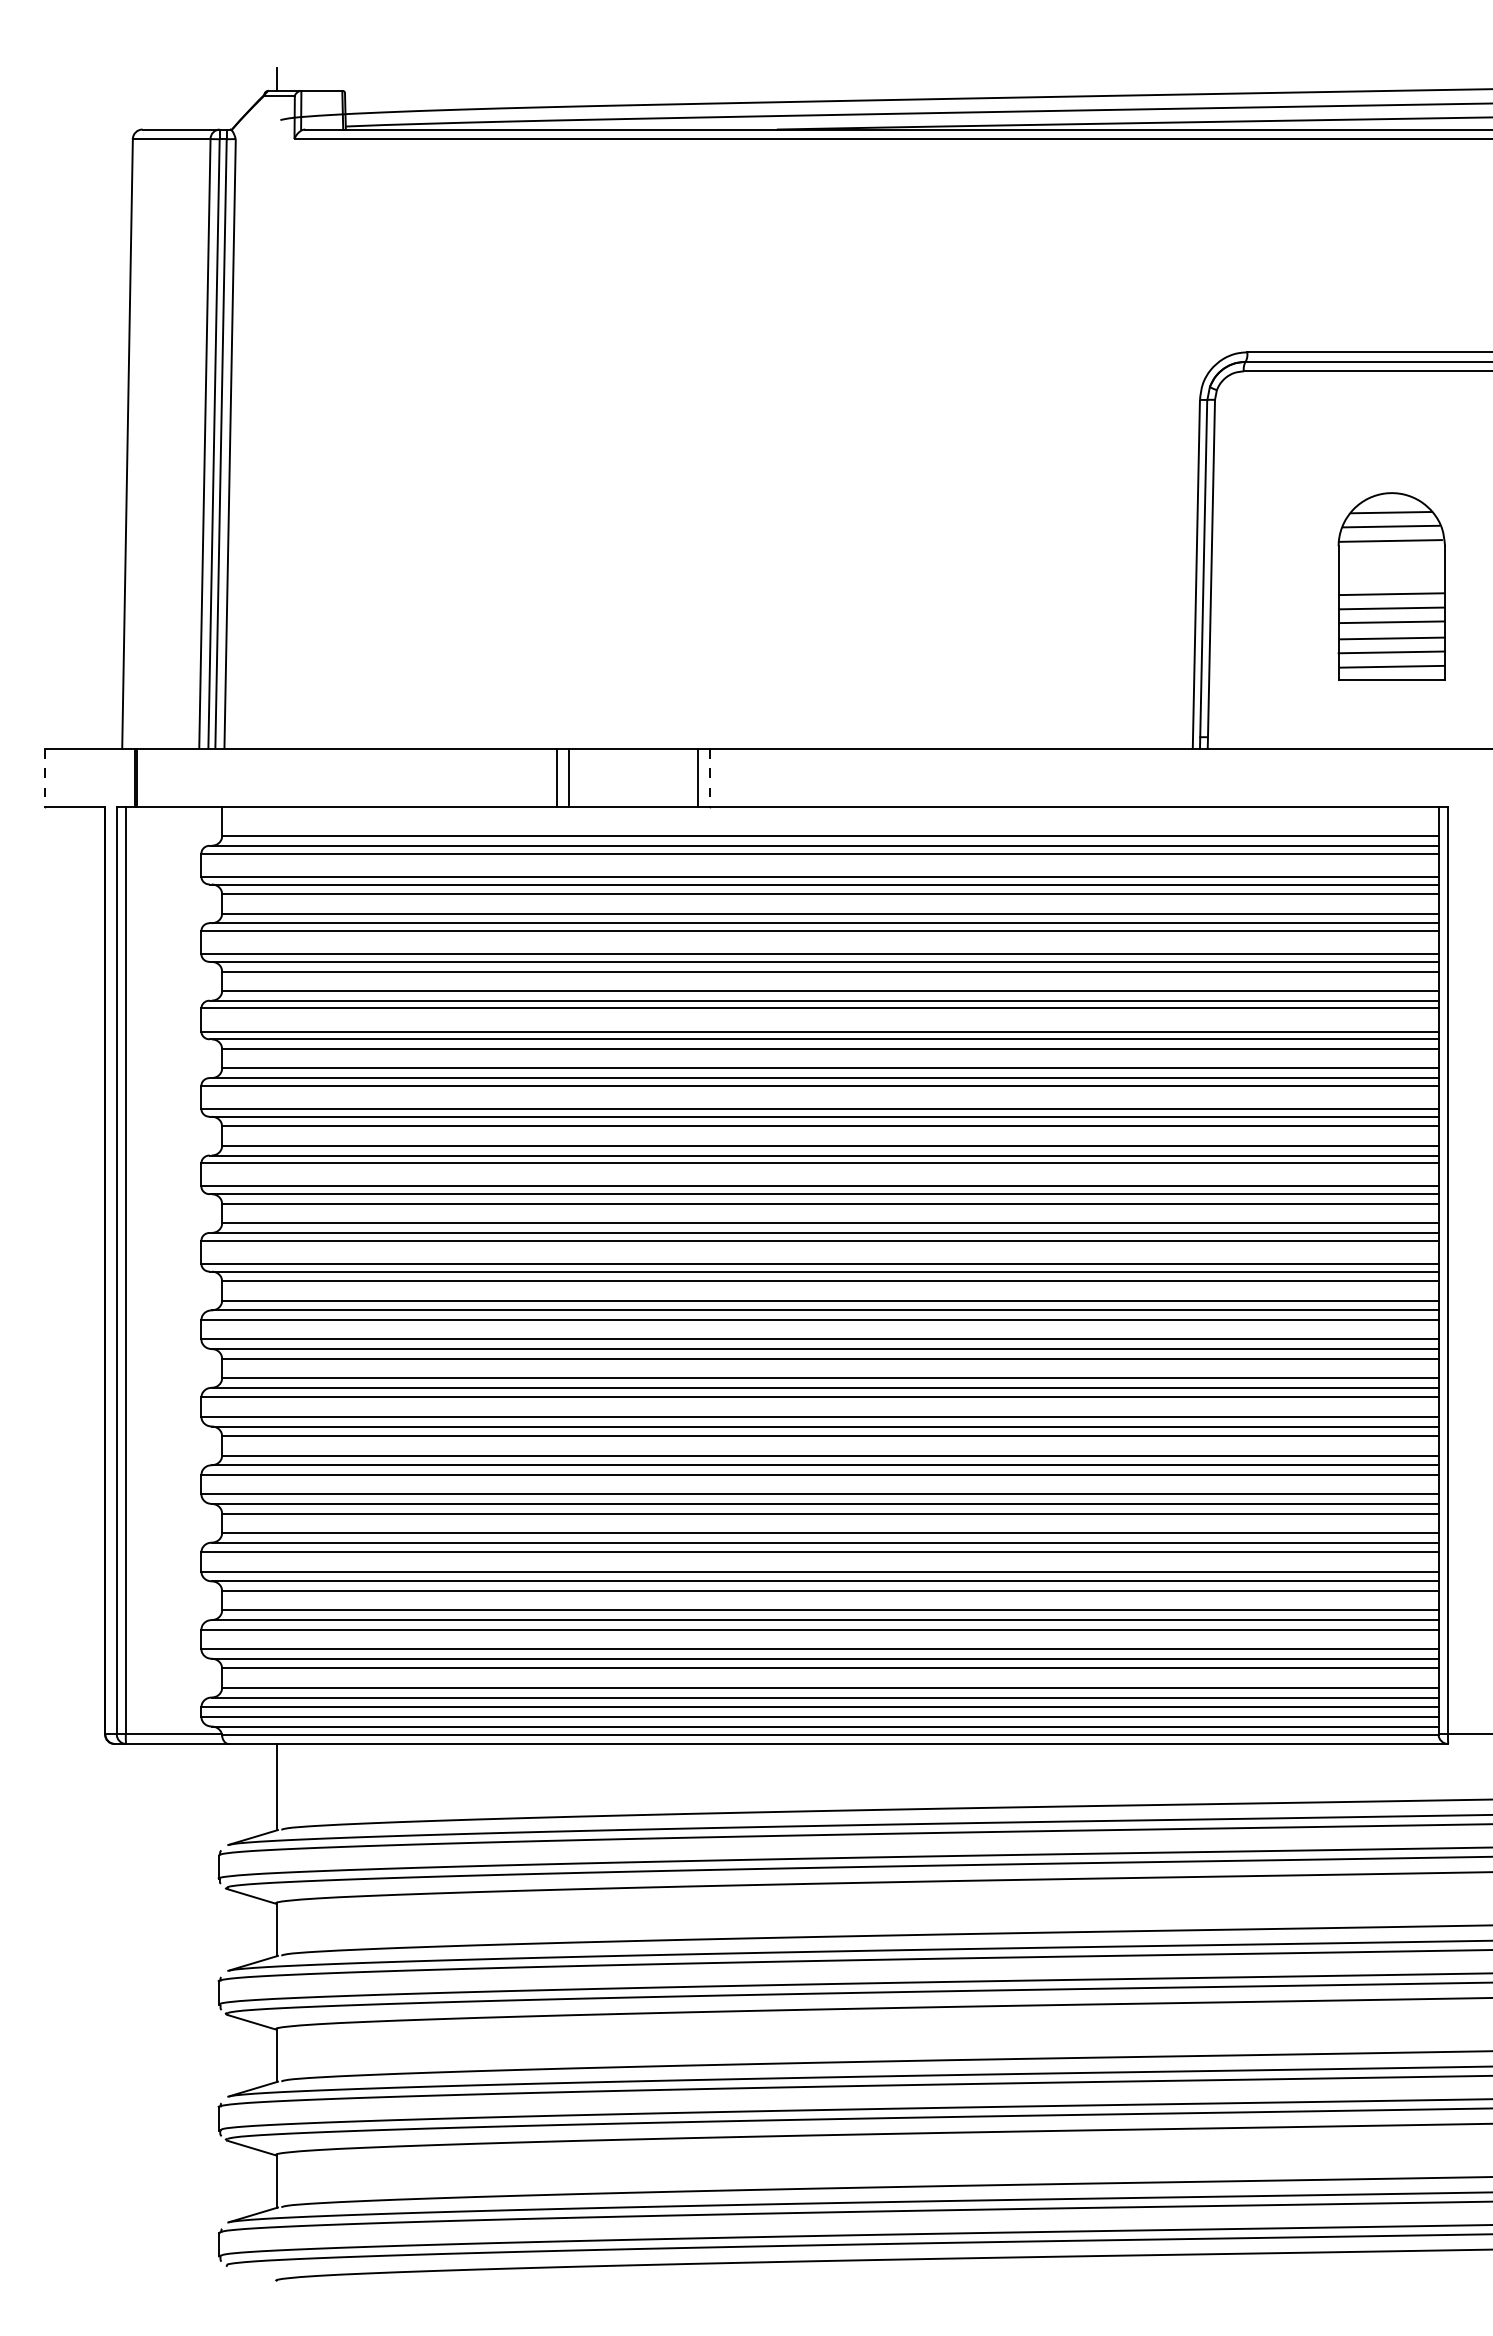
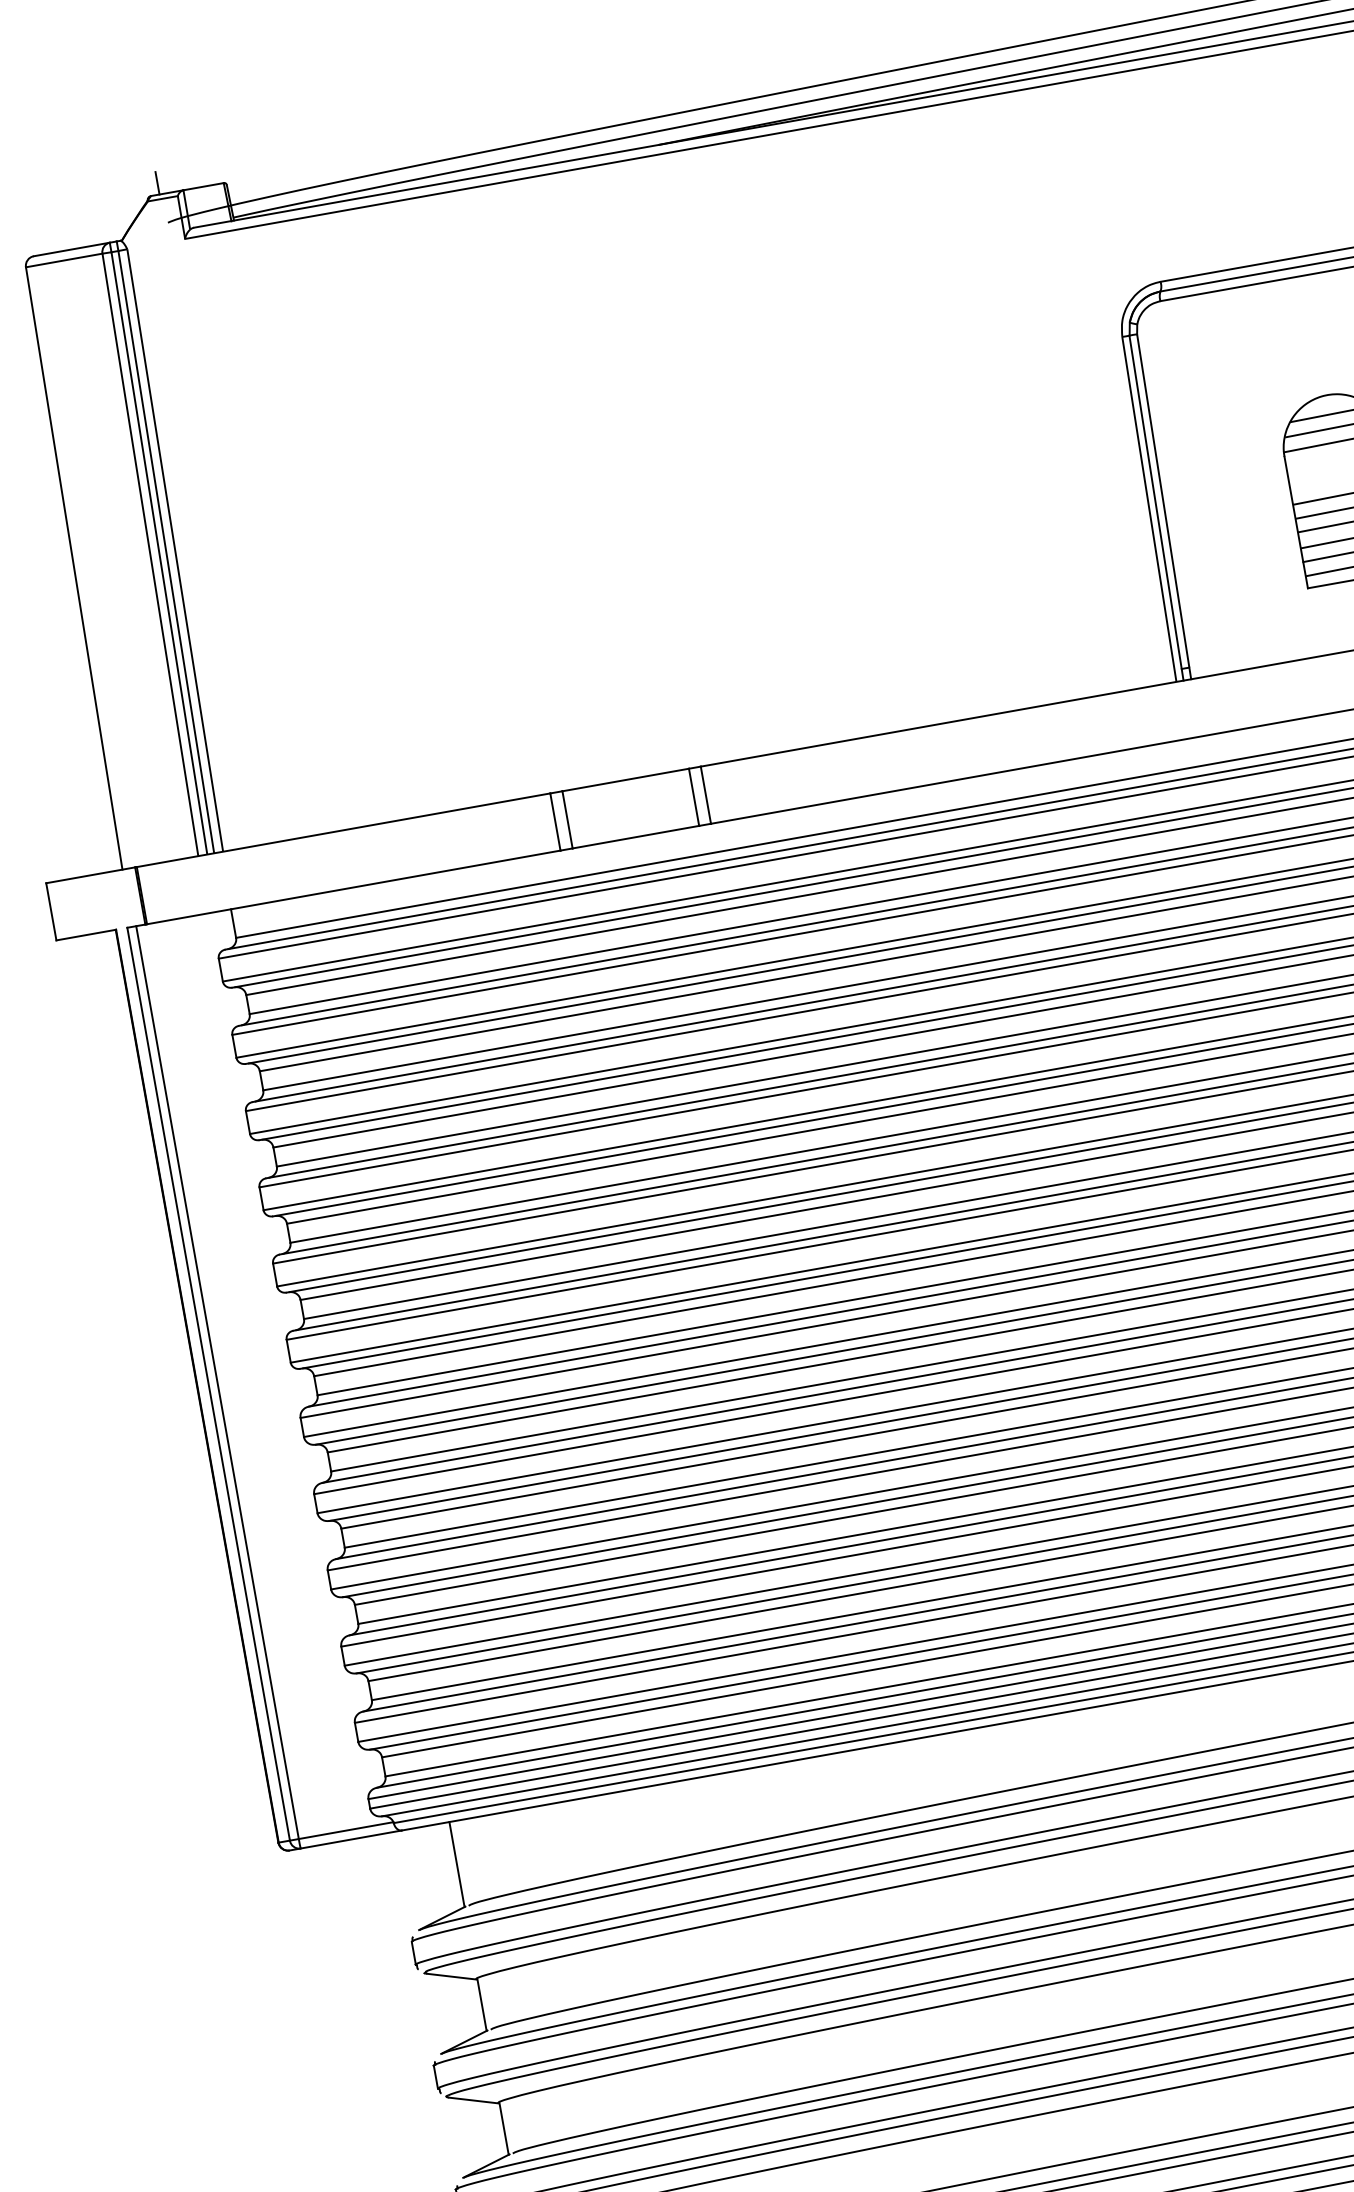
line: (44, 778) -> (51, 912), dashed -> solid
line: (709, 778) -> (705, 795), dashed -> solid

